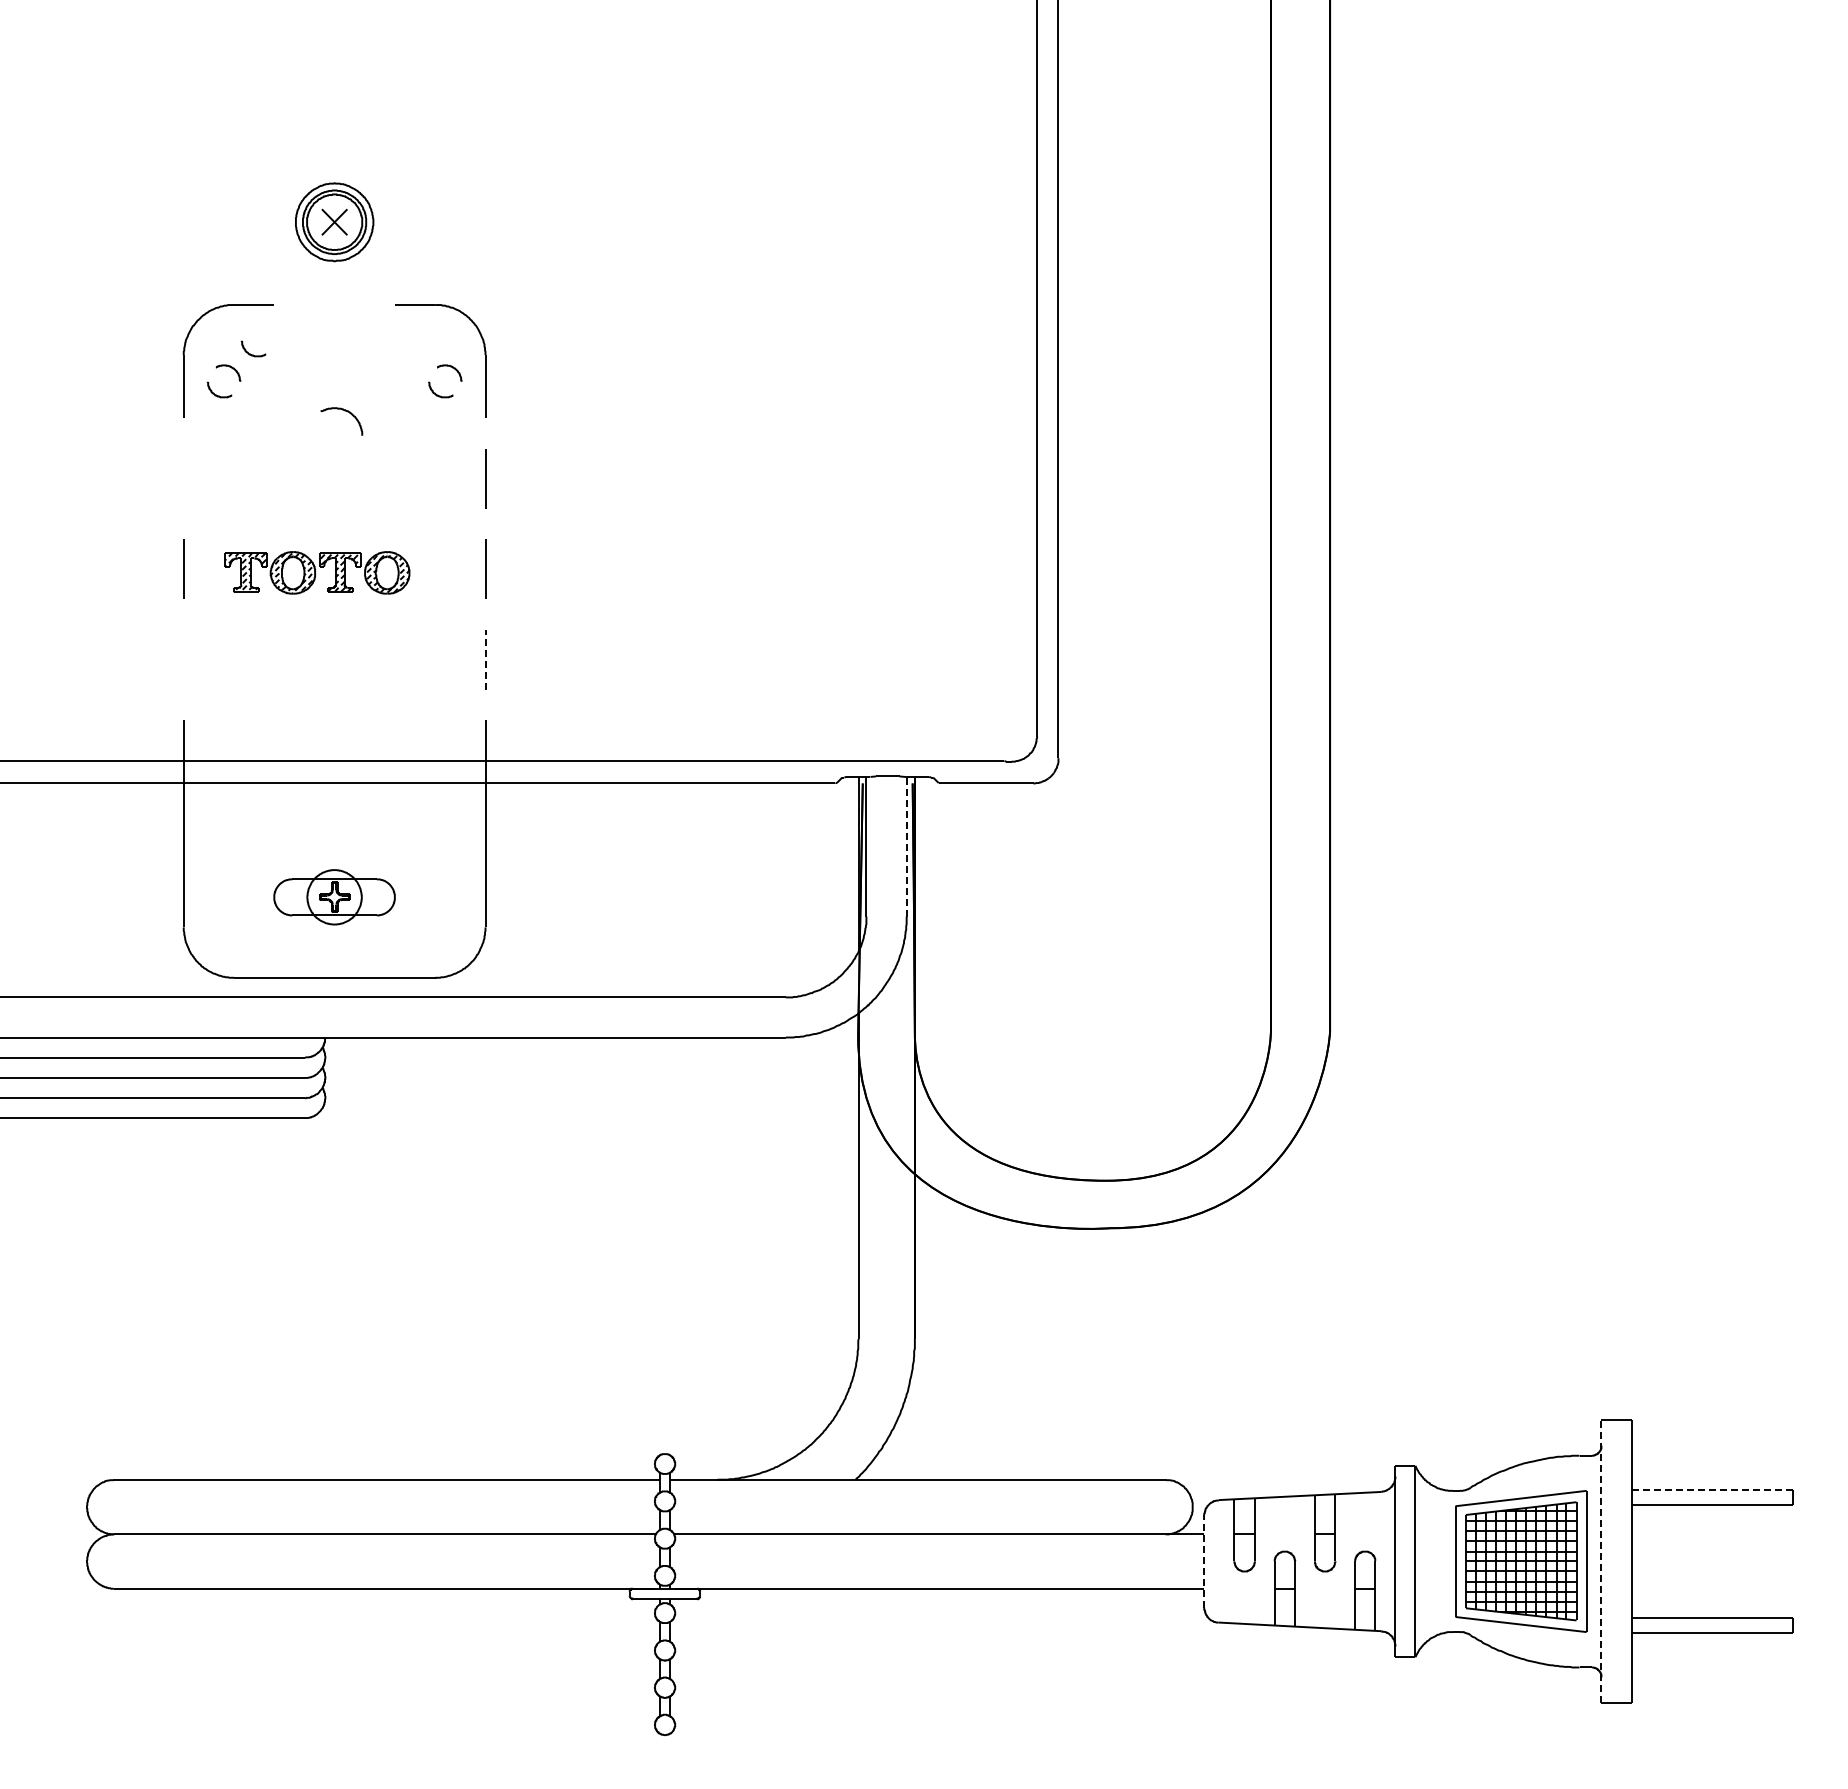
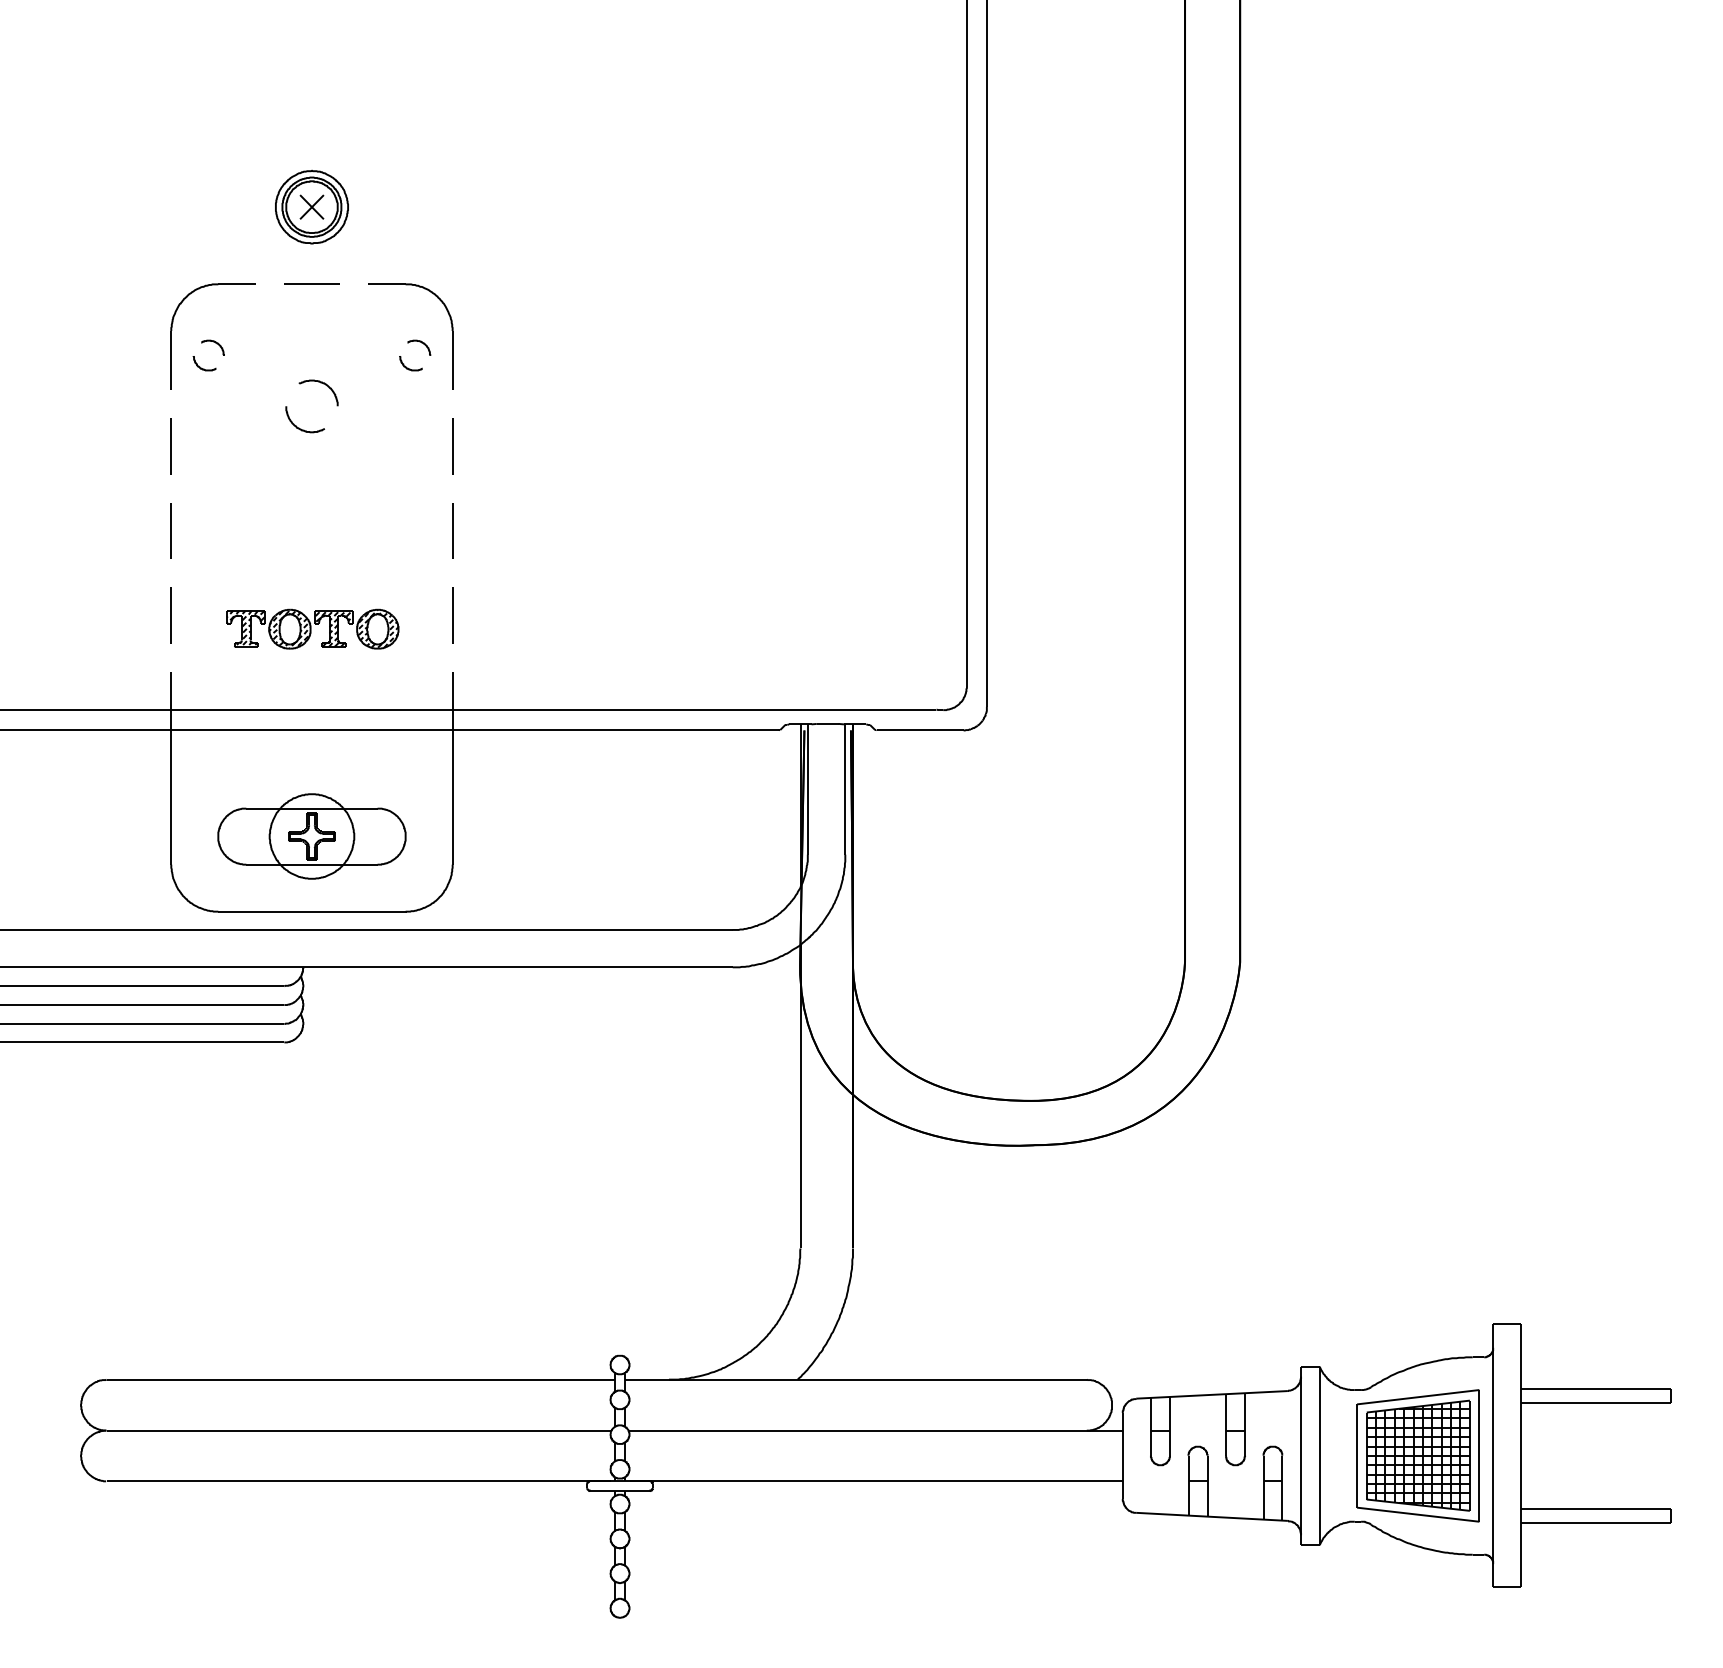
line: (334, 304) -> (311, 283), added
curve: (250, 353) -> (233, 329), removed
curve: (322, 459) -> (300, 428), added
line: (183, 478) -> (171, 446), added
part: (317, 572) -> (312, 628), moved
line: (183, 659) -> (171, 614), added
line: (485, 659) -> (452, 614), dashed -> solid
line: (906, 846) -> (845, 789), dashed -> solid
part: (334, 897) -> (311, 836), size x1.67
line: (1712, 1489) -> (1596, 1388), dashed -> solid
line: (1204, 1561) -> (1123, 1455), dashed -> solid
line: (1601, 1561) -> (1493, 1455), dashed -> solid

